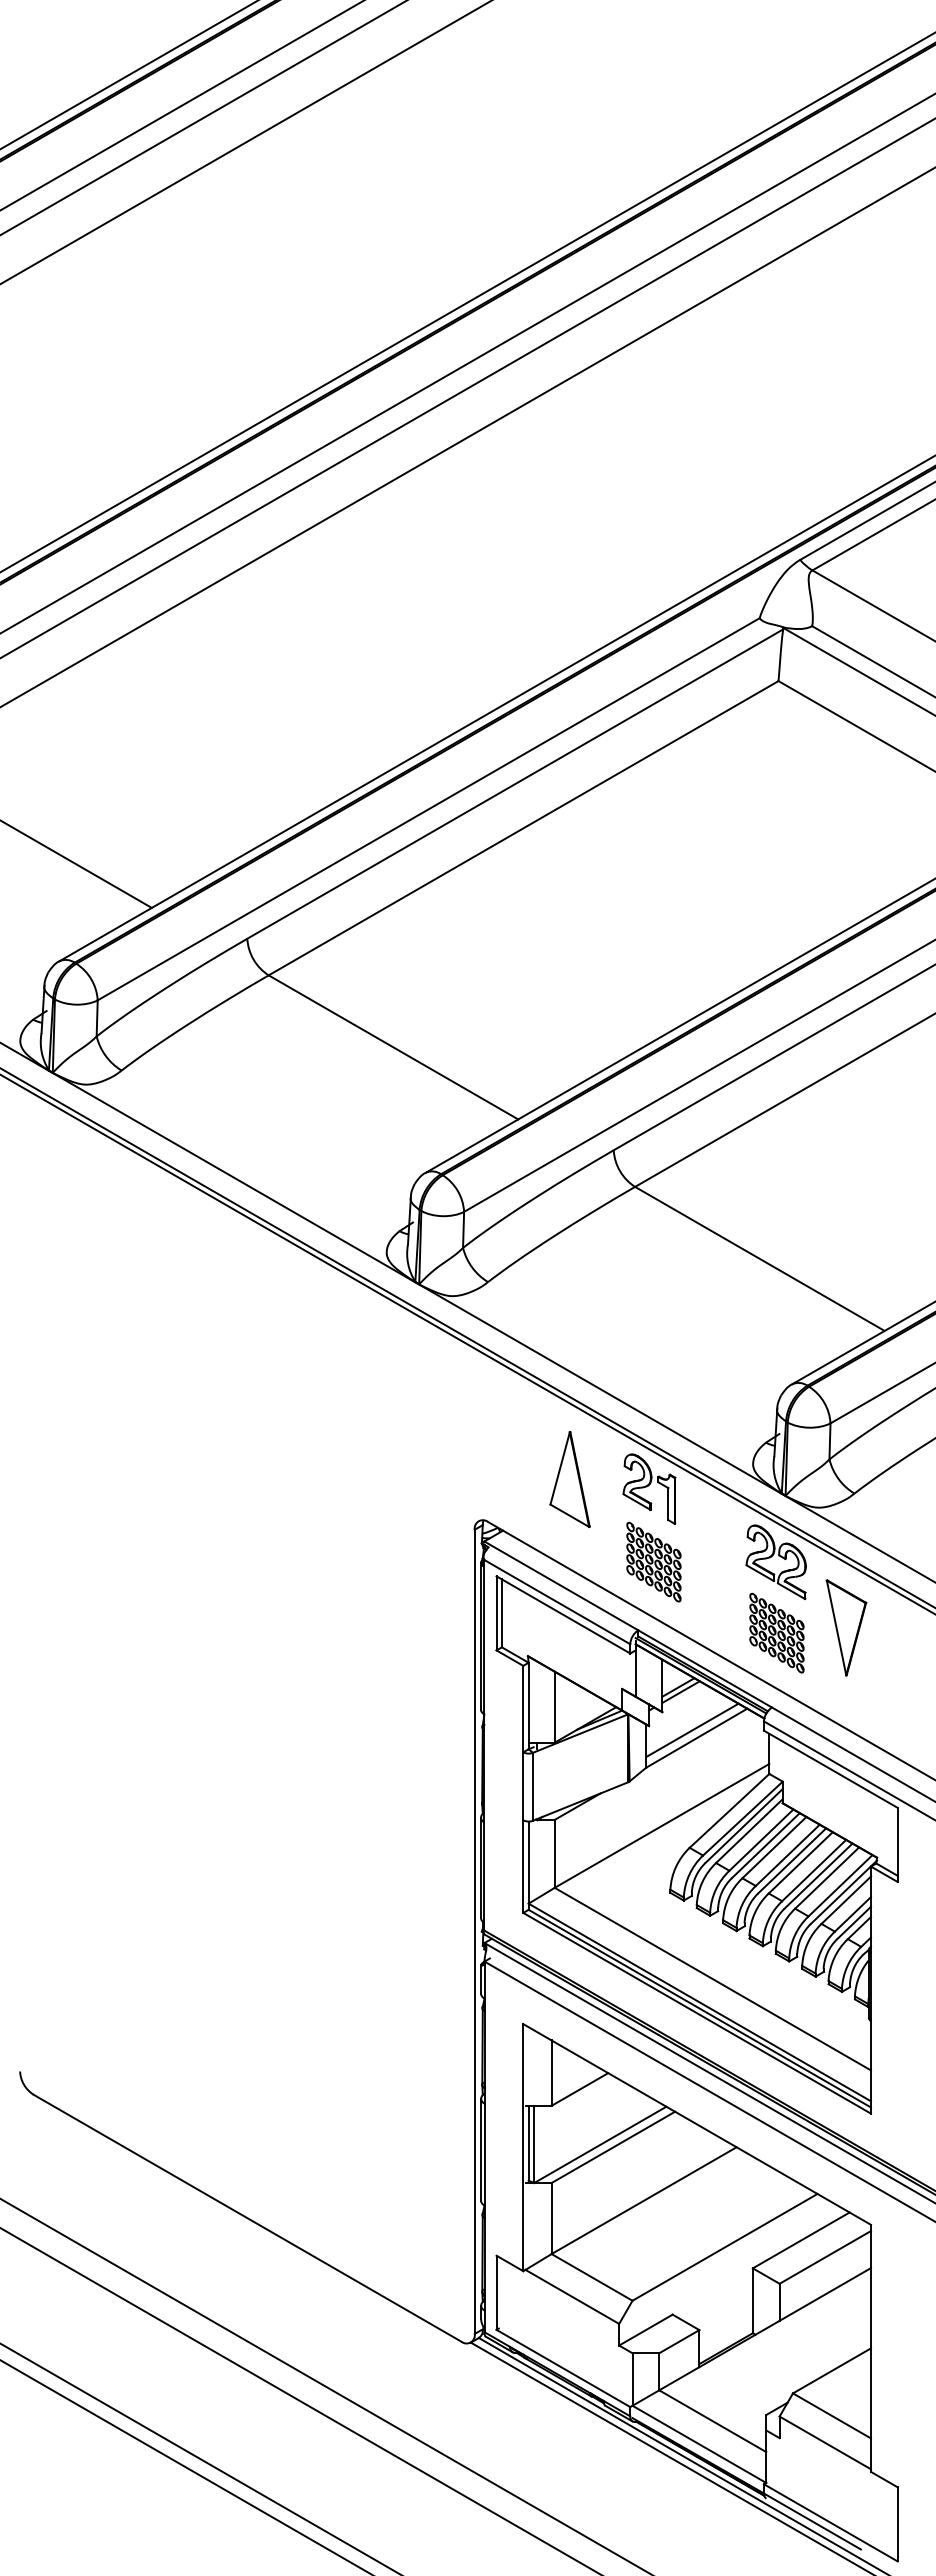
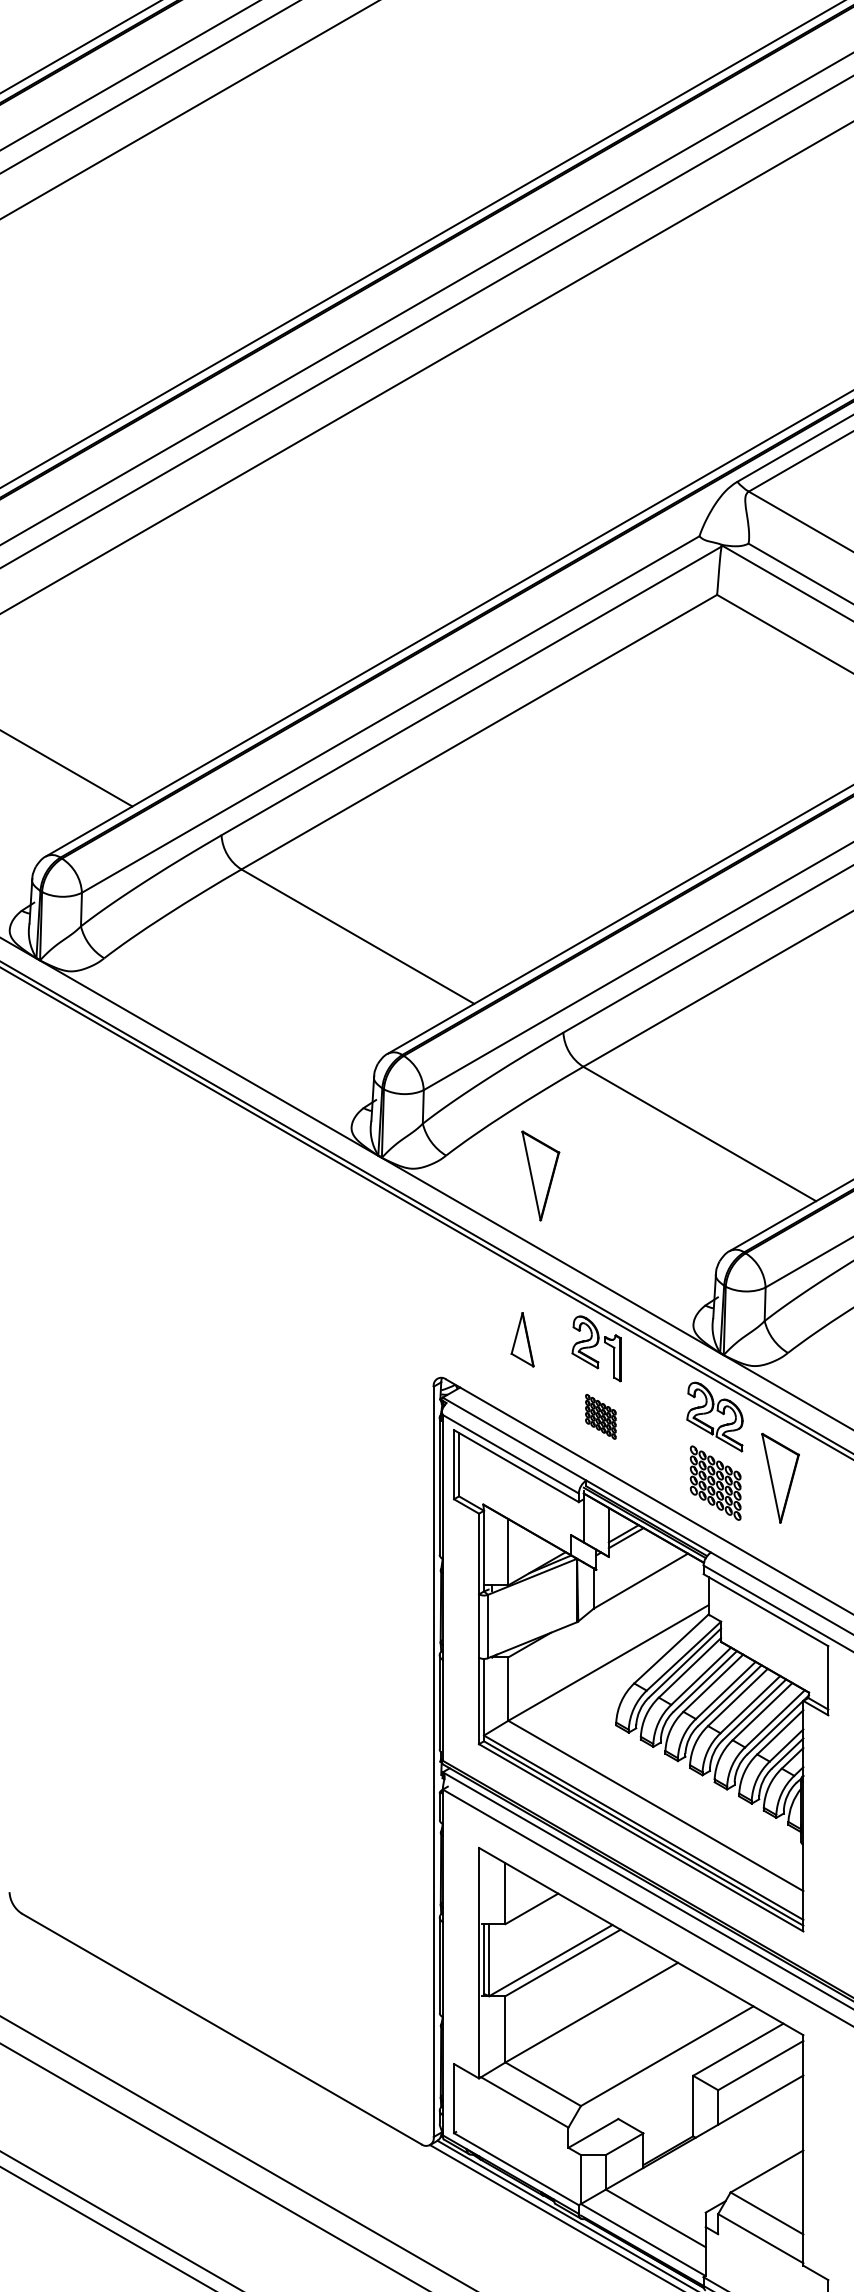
part: (589, 1303) -> (540, 1175), added
part: (569, 1479) -> (522, 1339), size x0.6
part: (653, 1561) -> (600, 1416), size x0.6
line: (692, 1730) -> (636, 1573), removed

